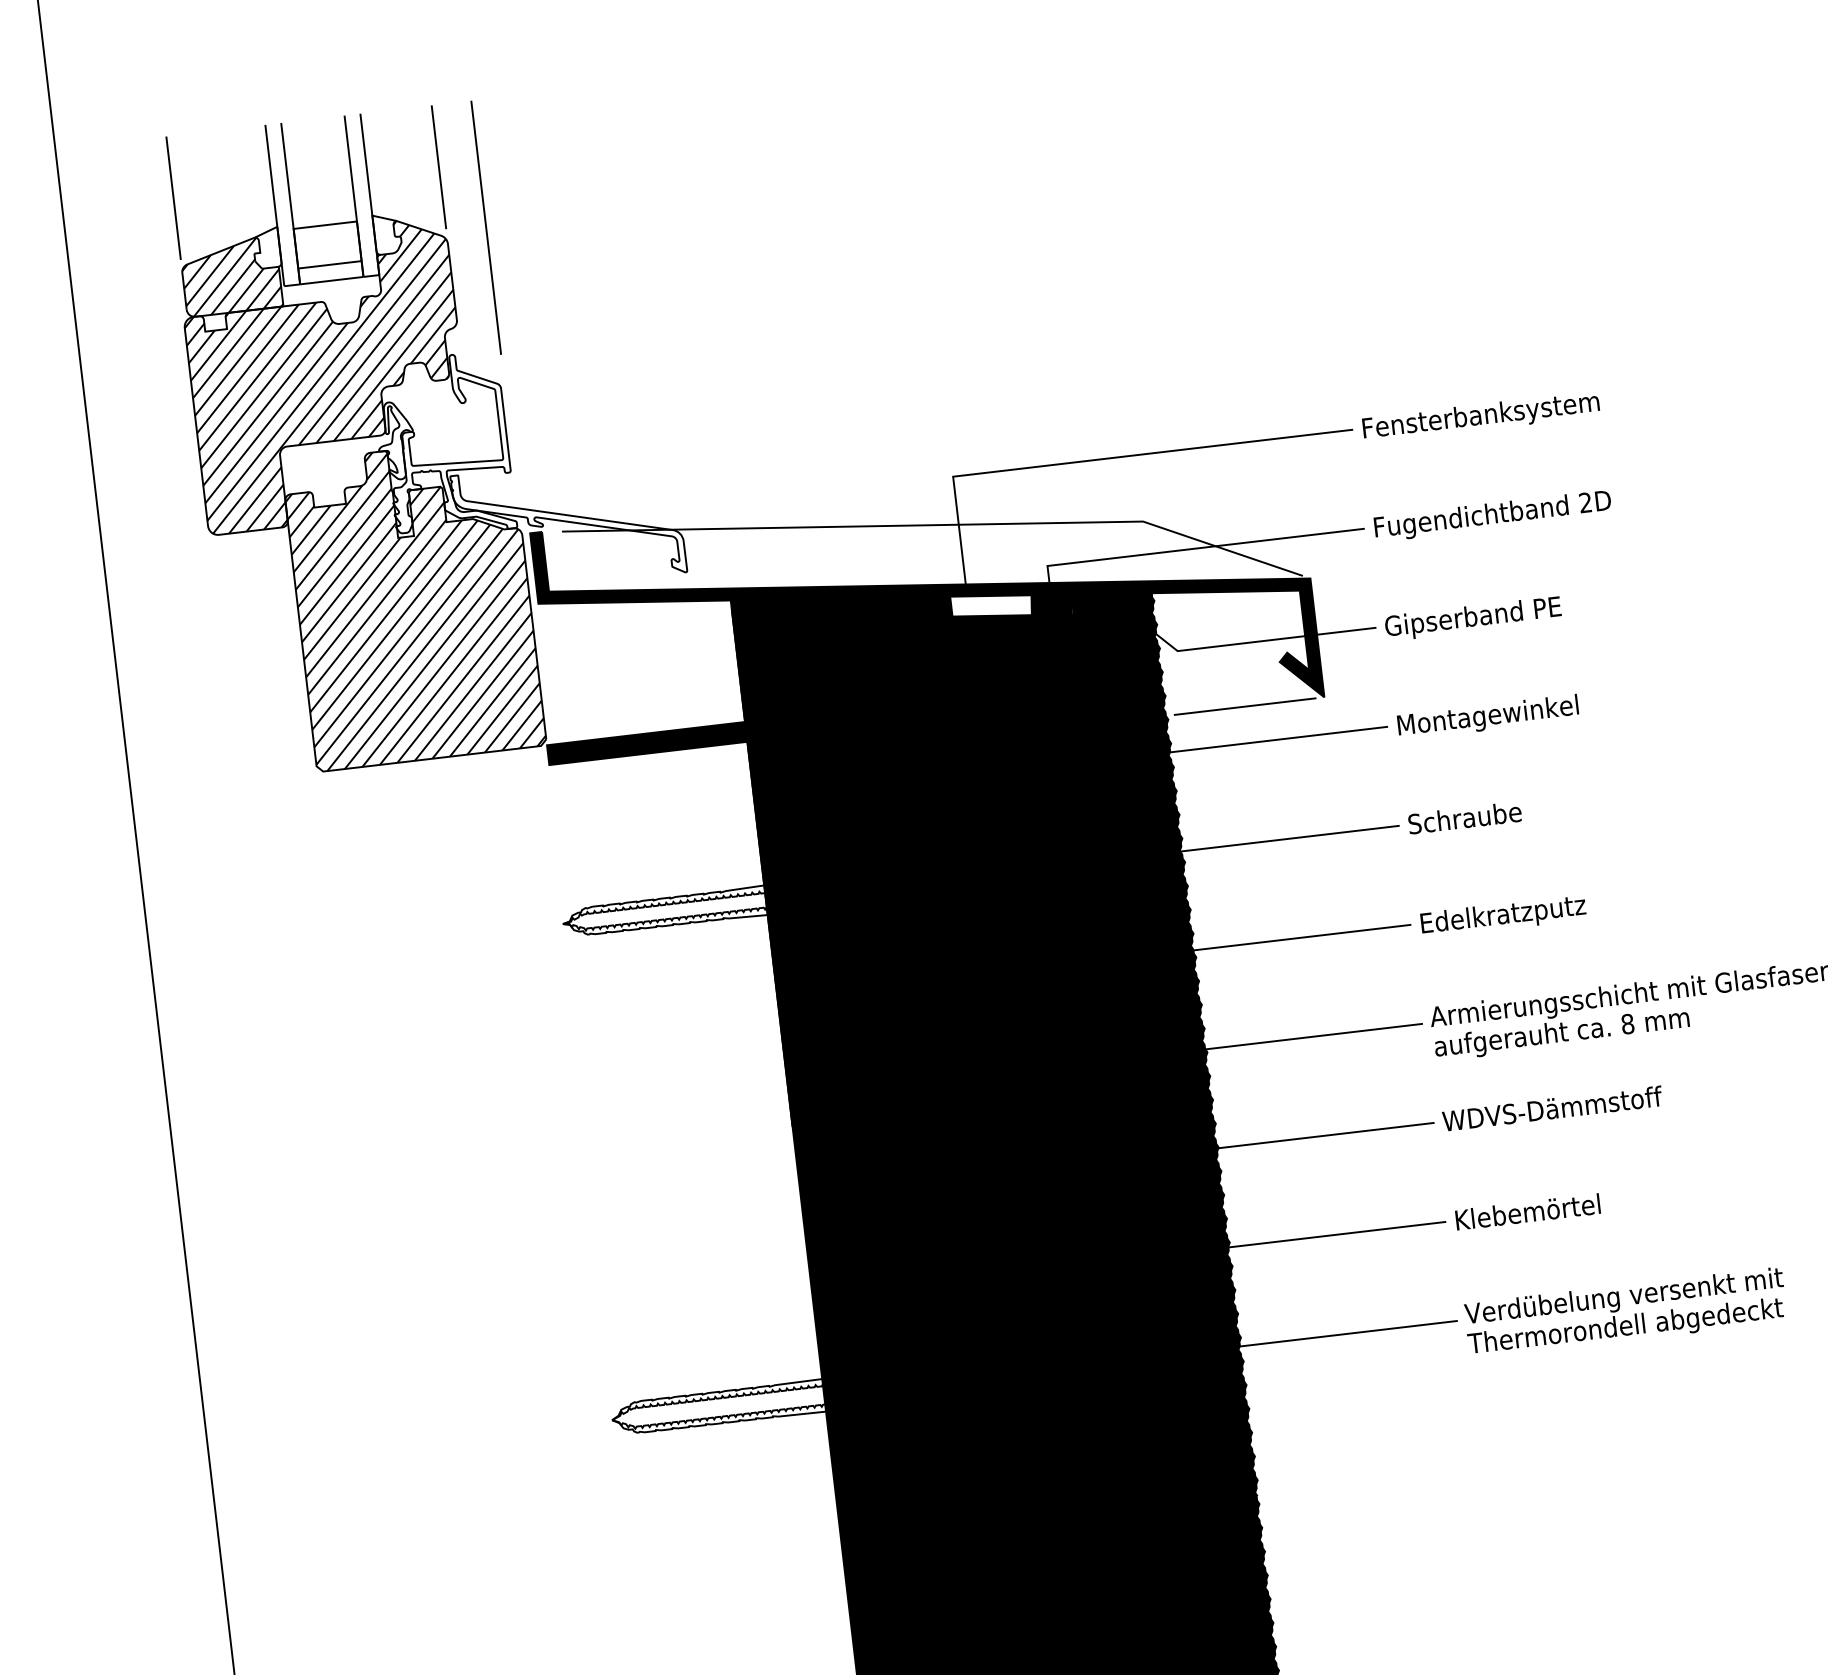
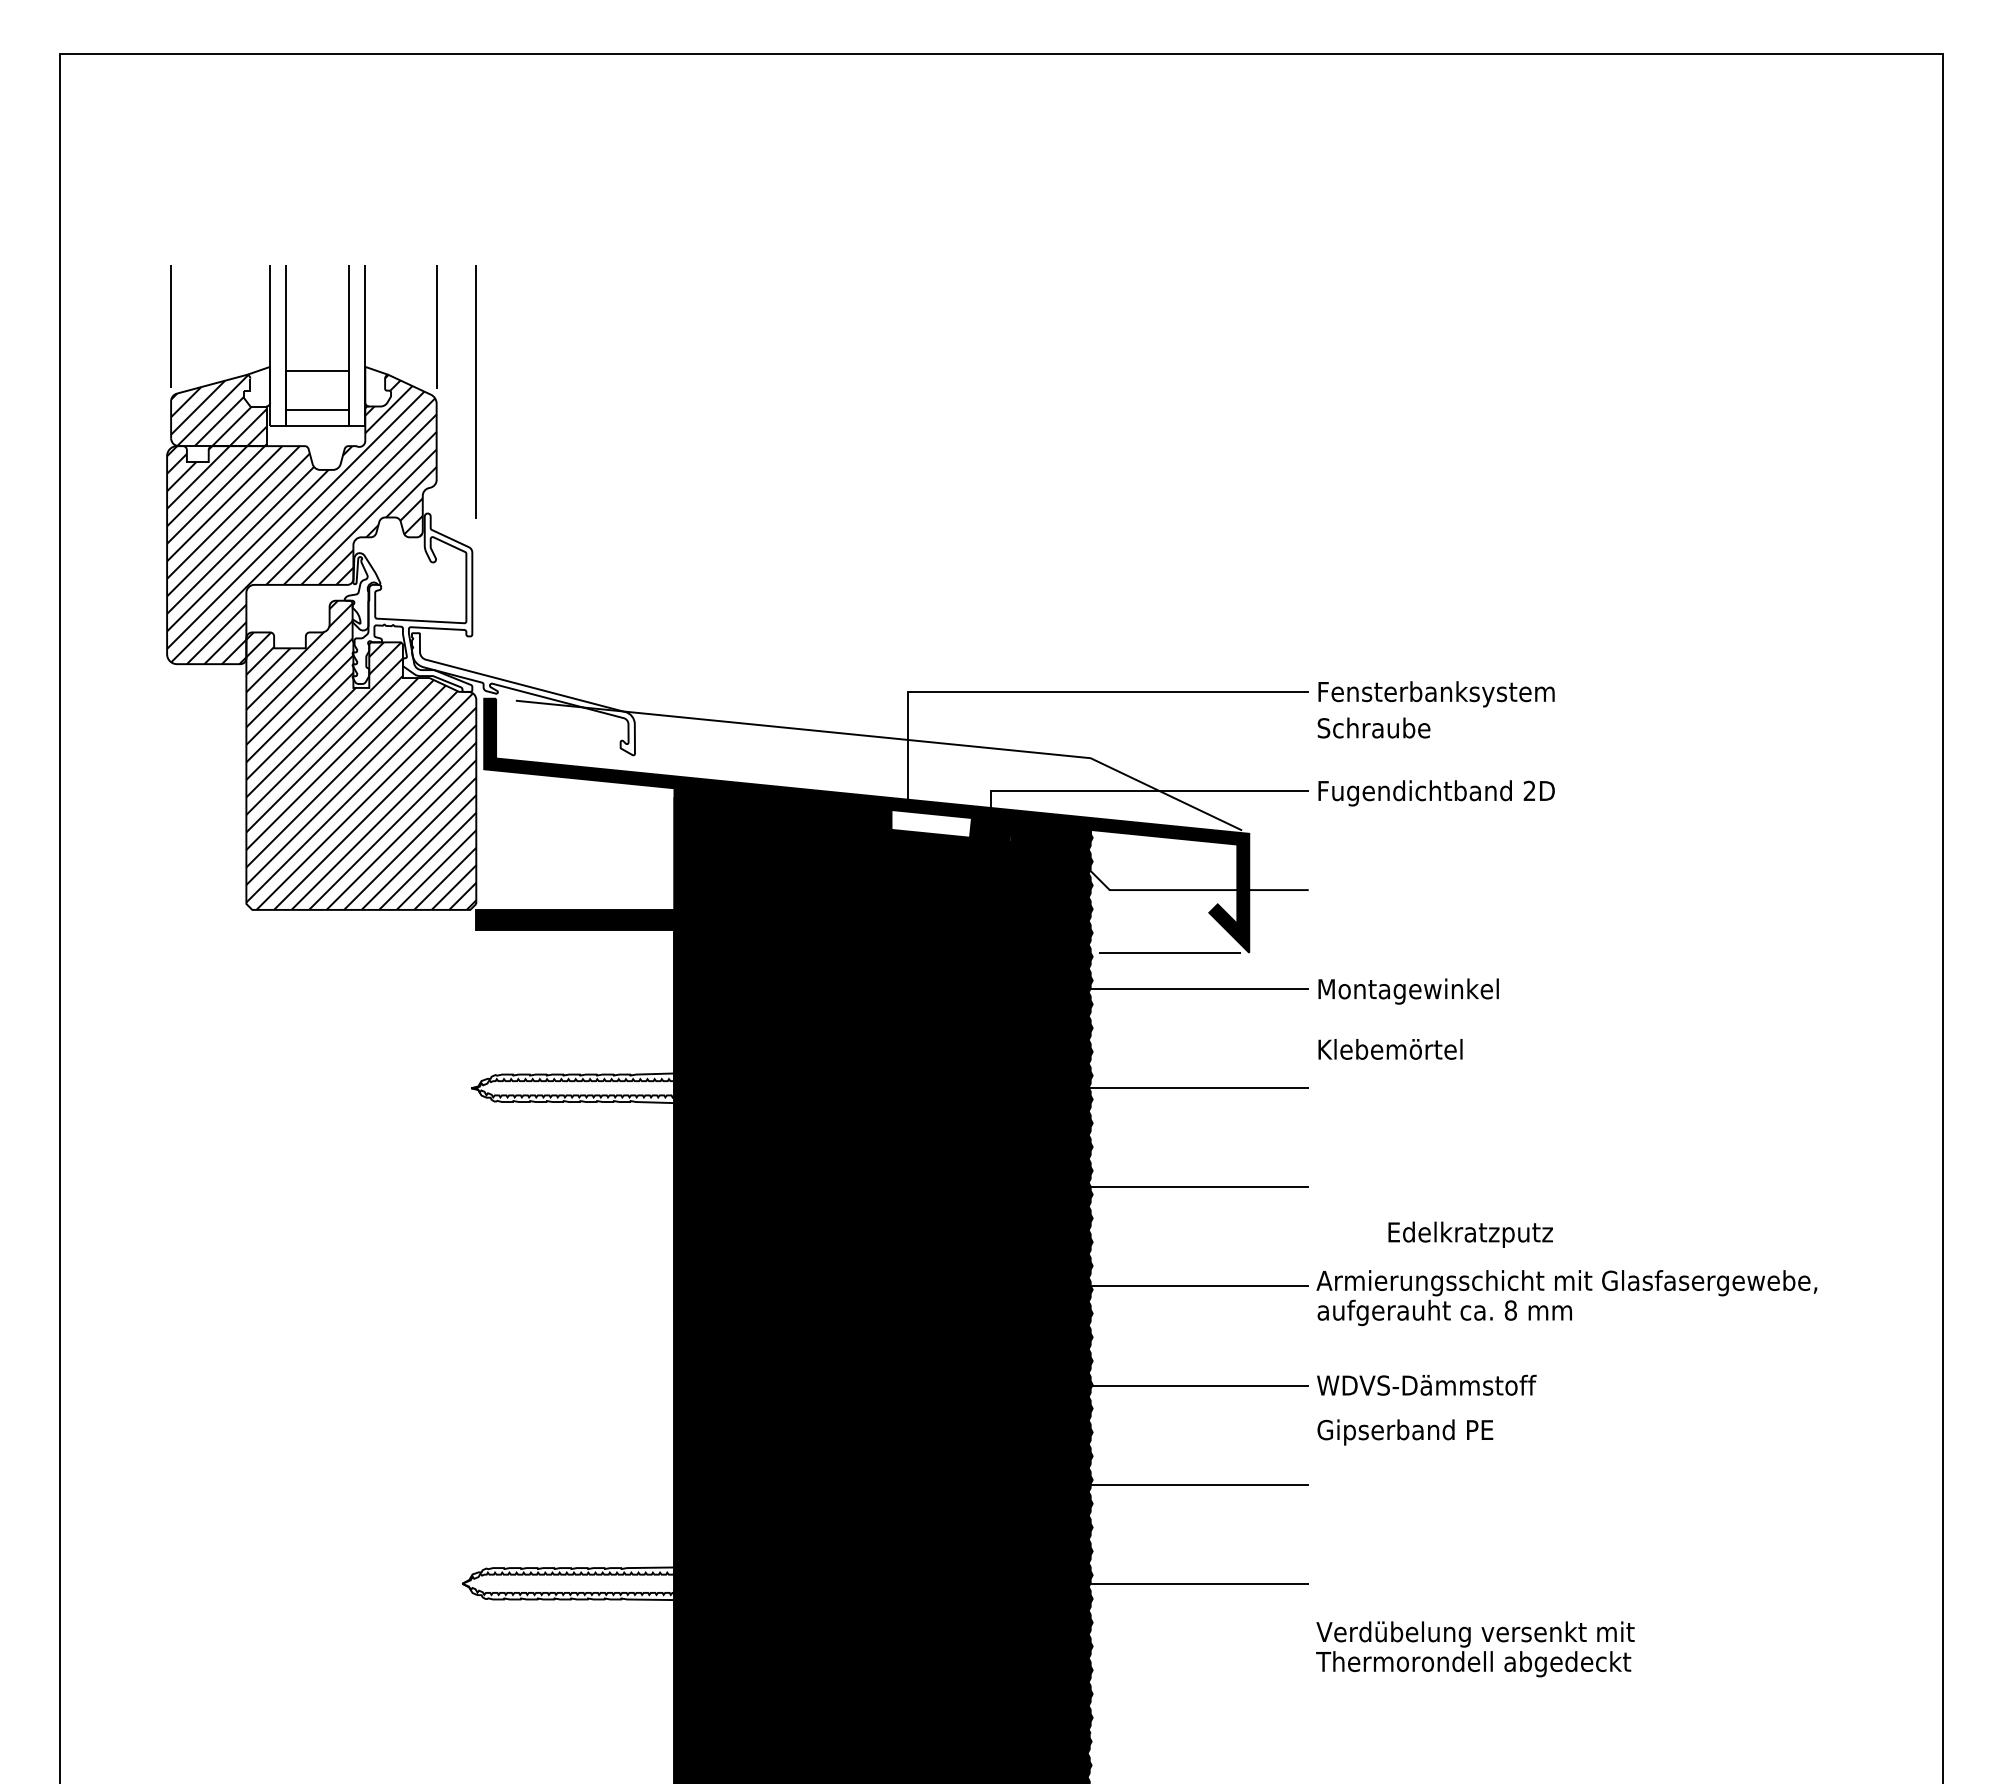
text: (1473, 618) -> (1405, 1432), moved
text: (1464, 817) -> (1373, 727), moved
text: (1503, 916) -> (1470, 1234), moved
text: (1527, 1212) -> (1390, 1049), moved
text: (1625, 1313) -> (1475, 1649), moved

